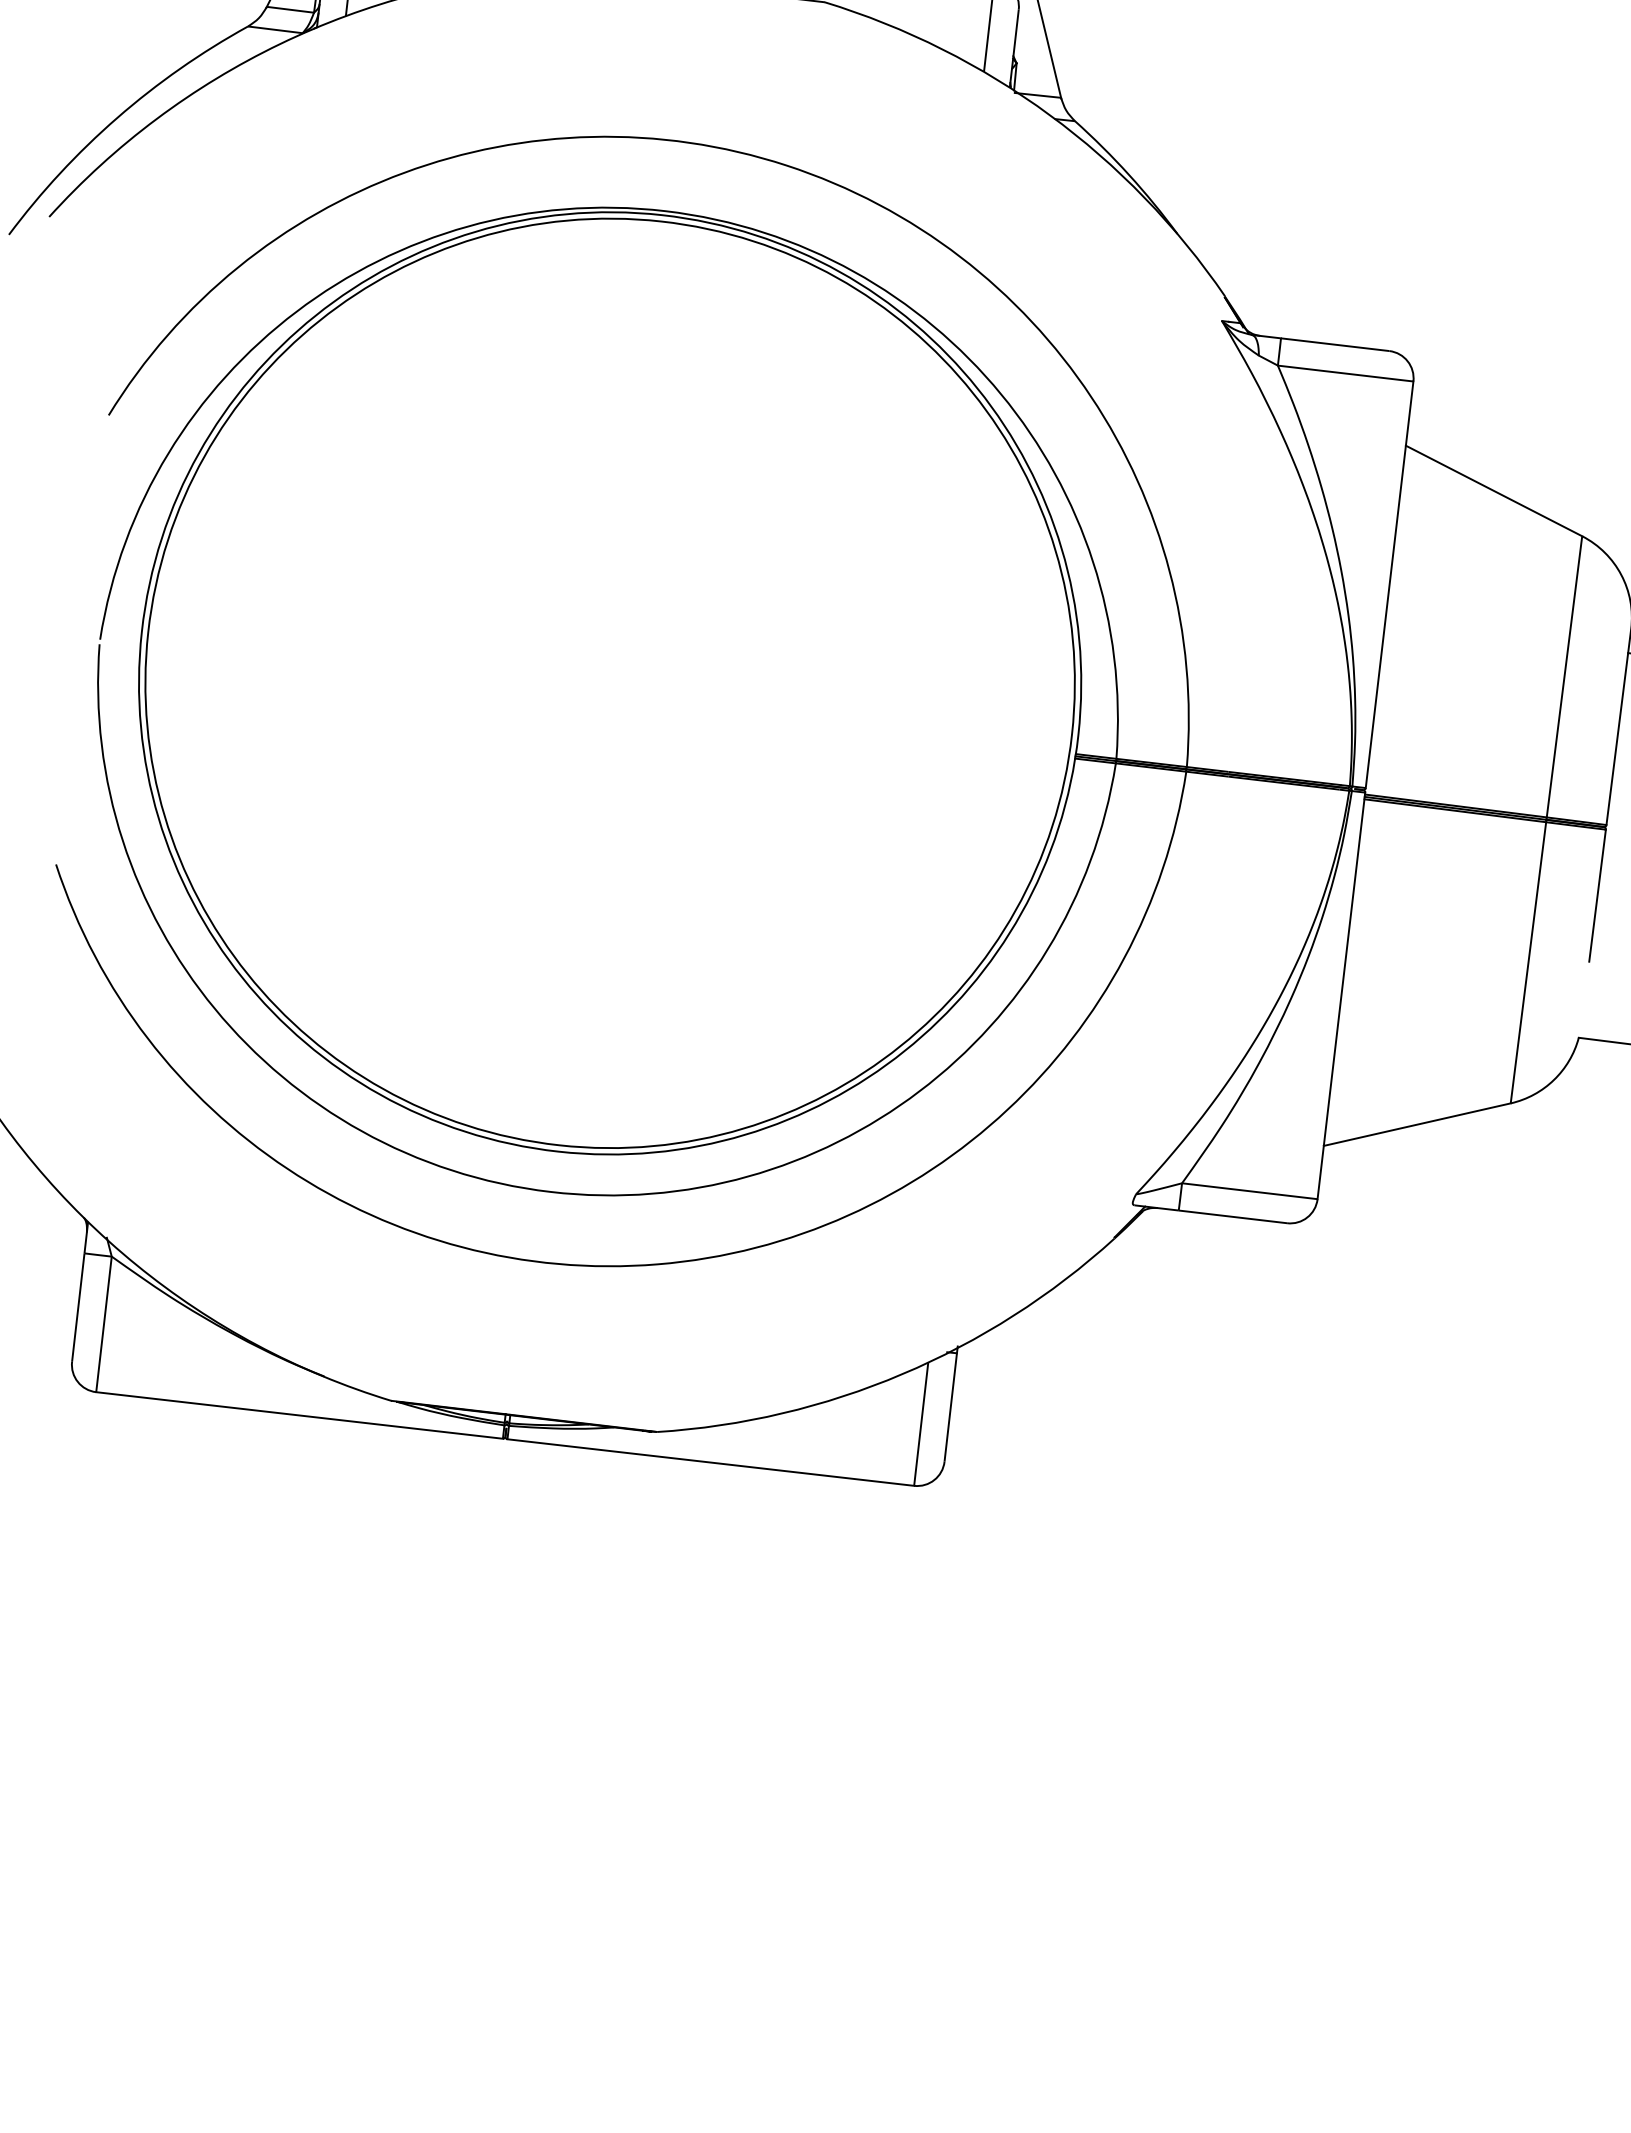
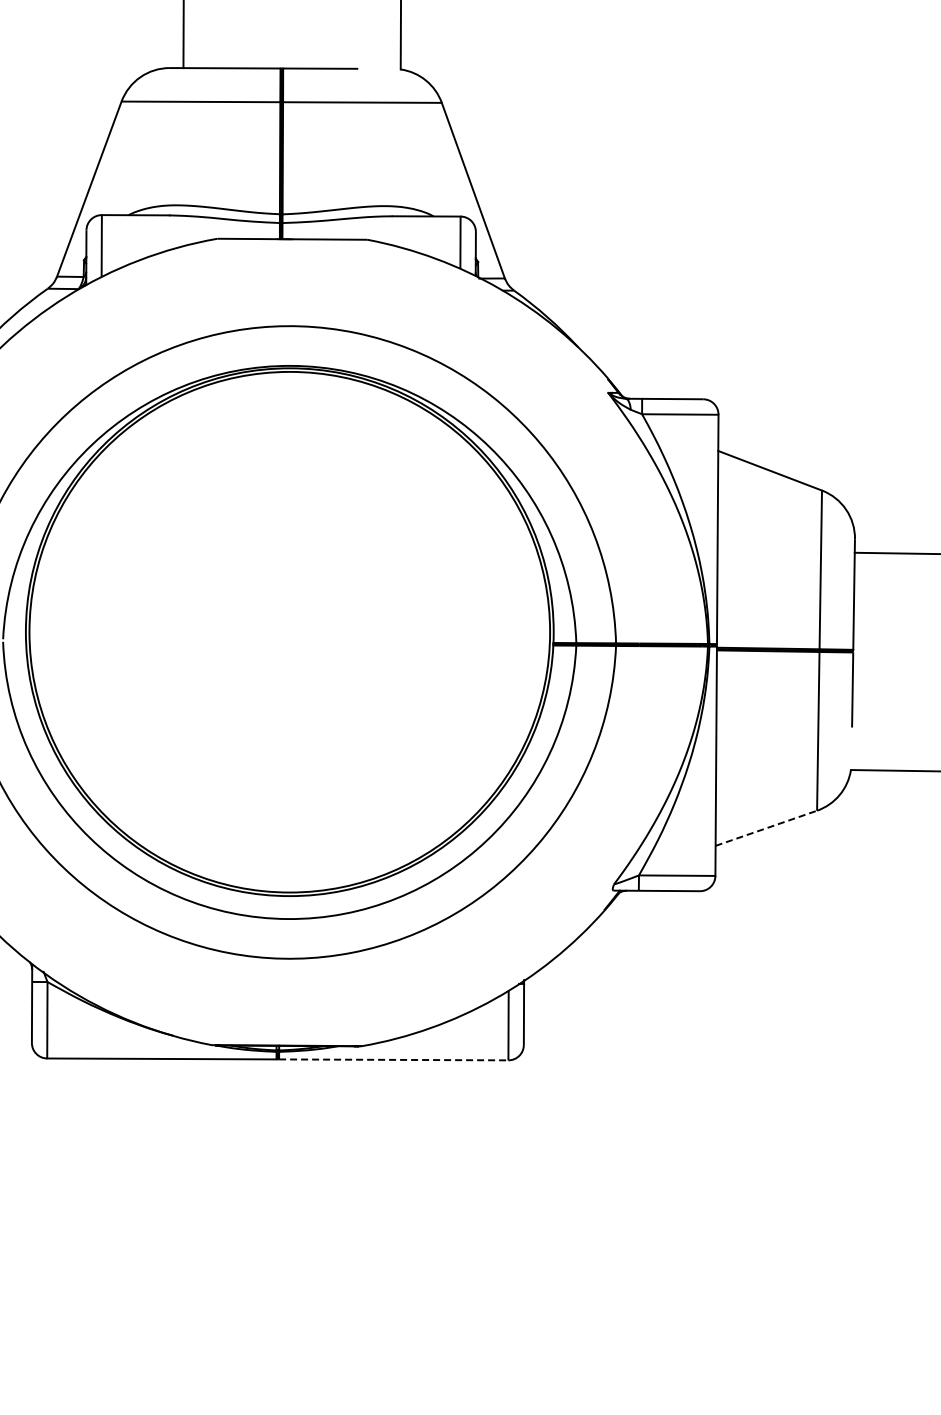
line: (1417, 1125) -> (766, 828), solid -> dashed
line: (710, 1461) -> (393, 1059), solid -> dashed

